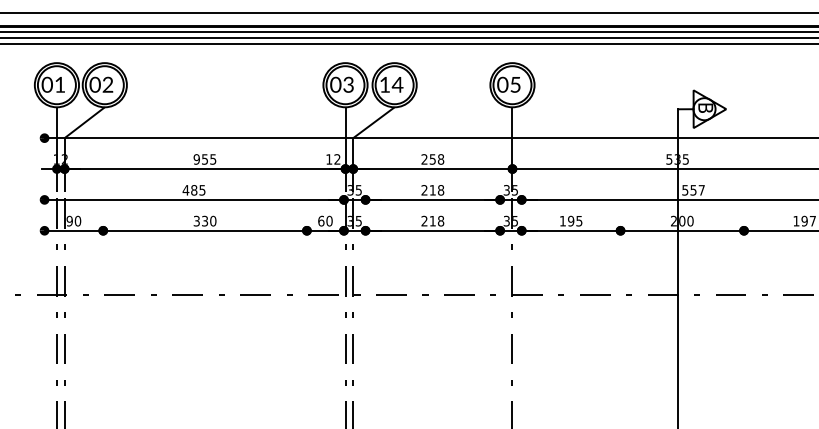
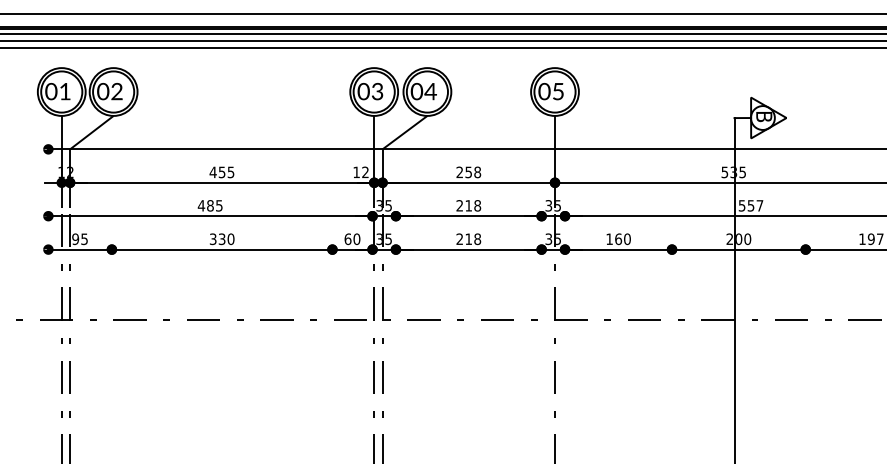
text: (384, 84) -> (416, 91), 14 -> 04
text: (196, 159) -> (212, 172), 955 -> 455
text: (77, 221) -> (84, 239), 90 -> 95
text: (574, 221) -> (622, 239), 195 -> 160

